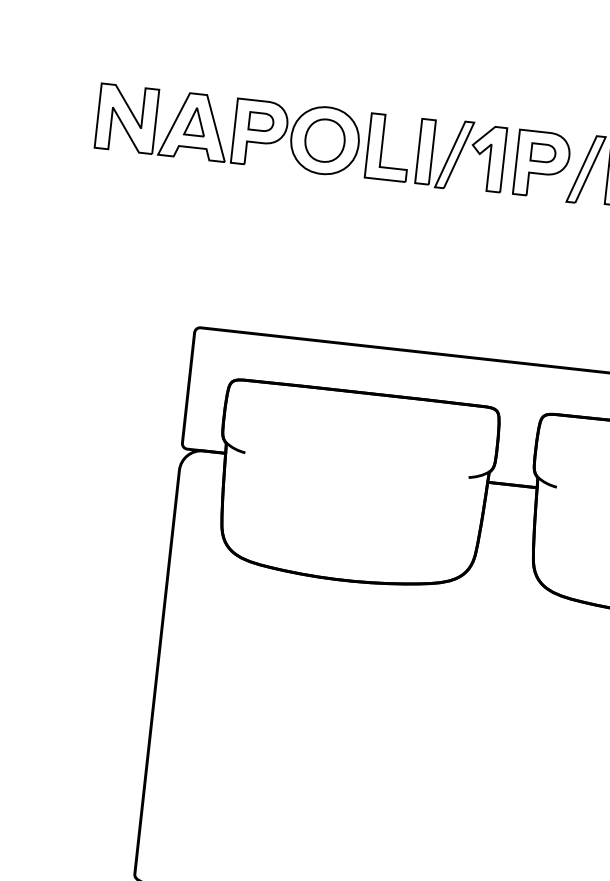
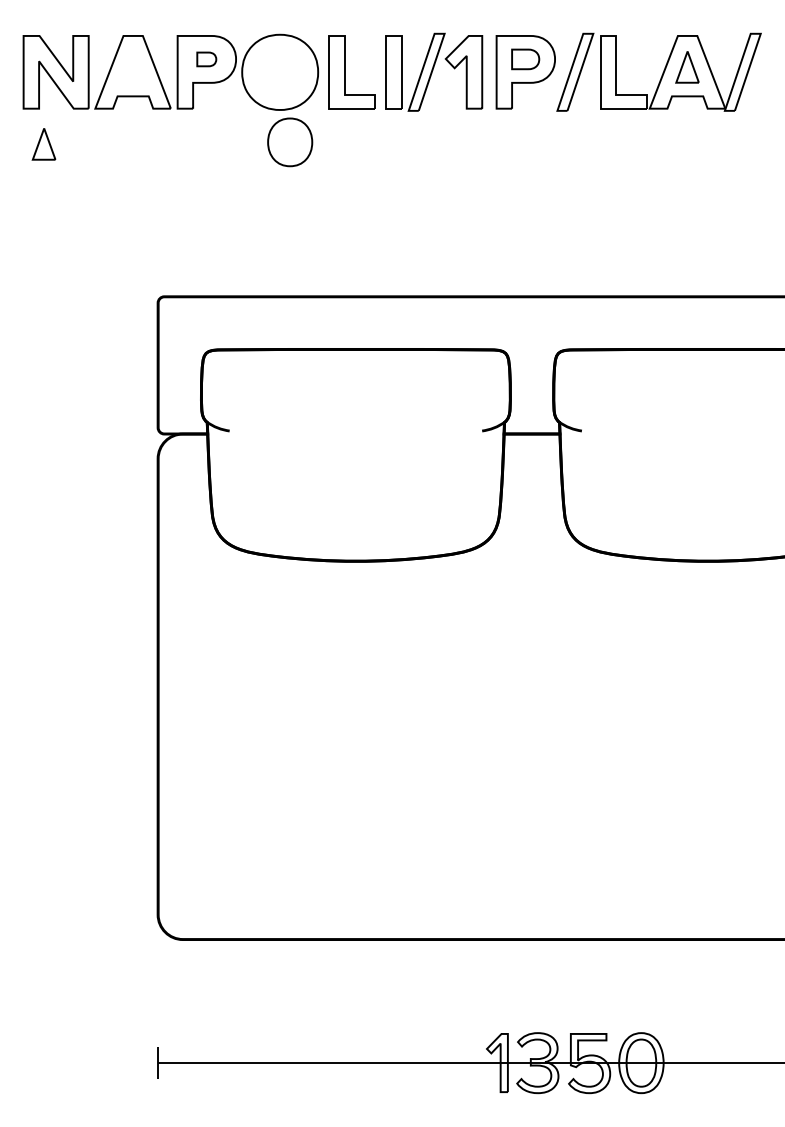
part: (194, 121) -> (43, 144), moved
part: (261, 122) -> (206, 59), size x0.7
part: (325, 140) -> (290, 142), moved

